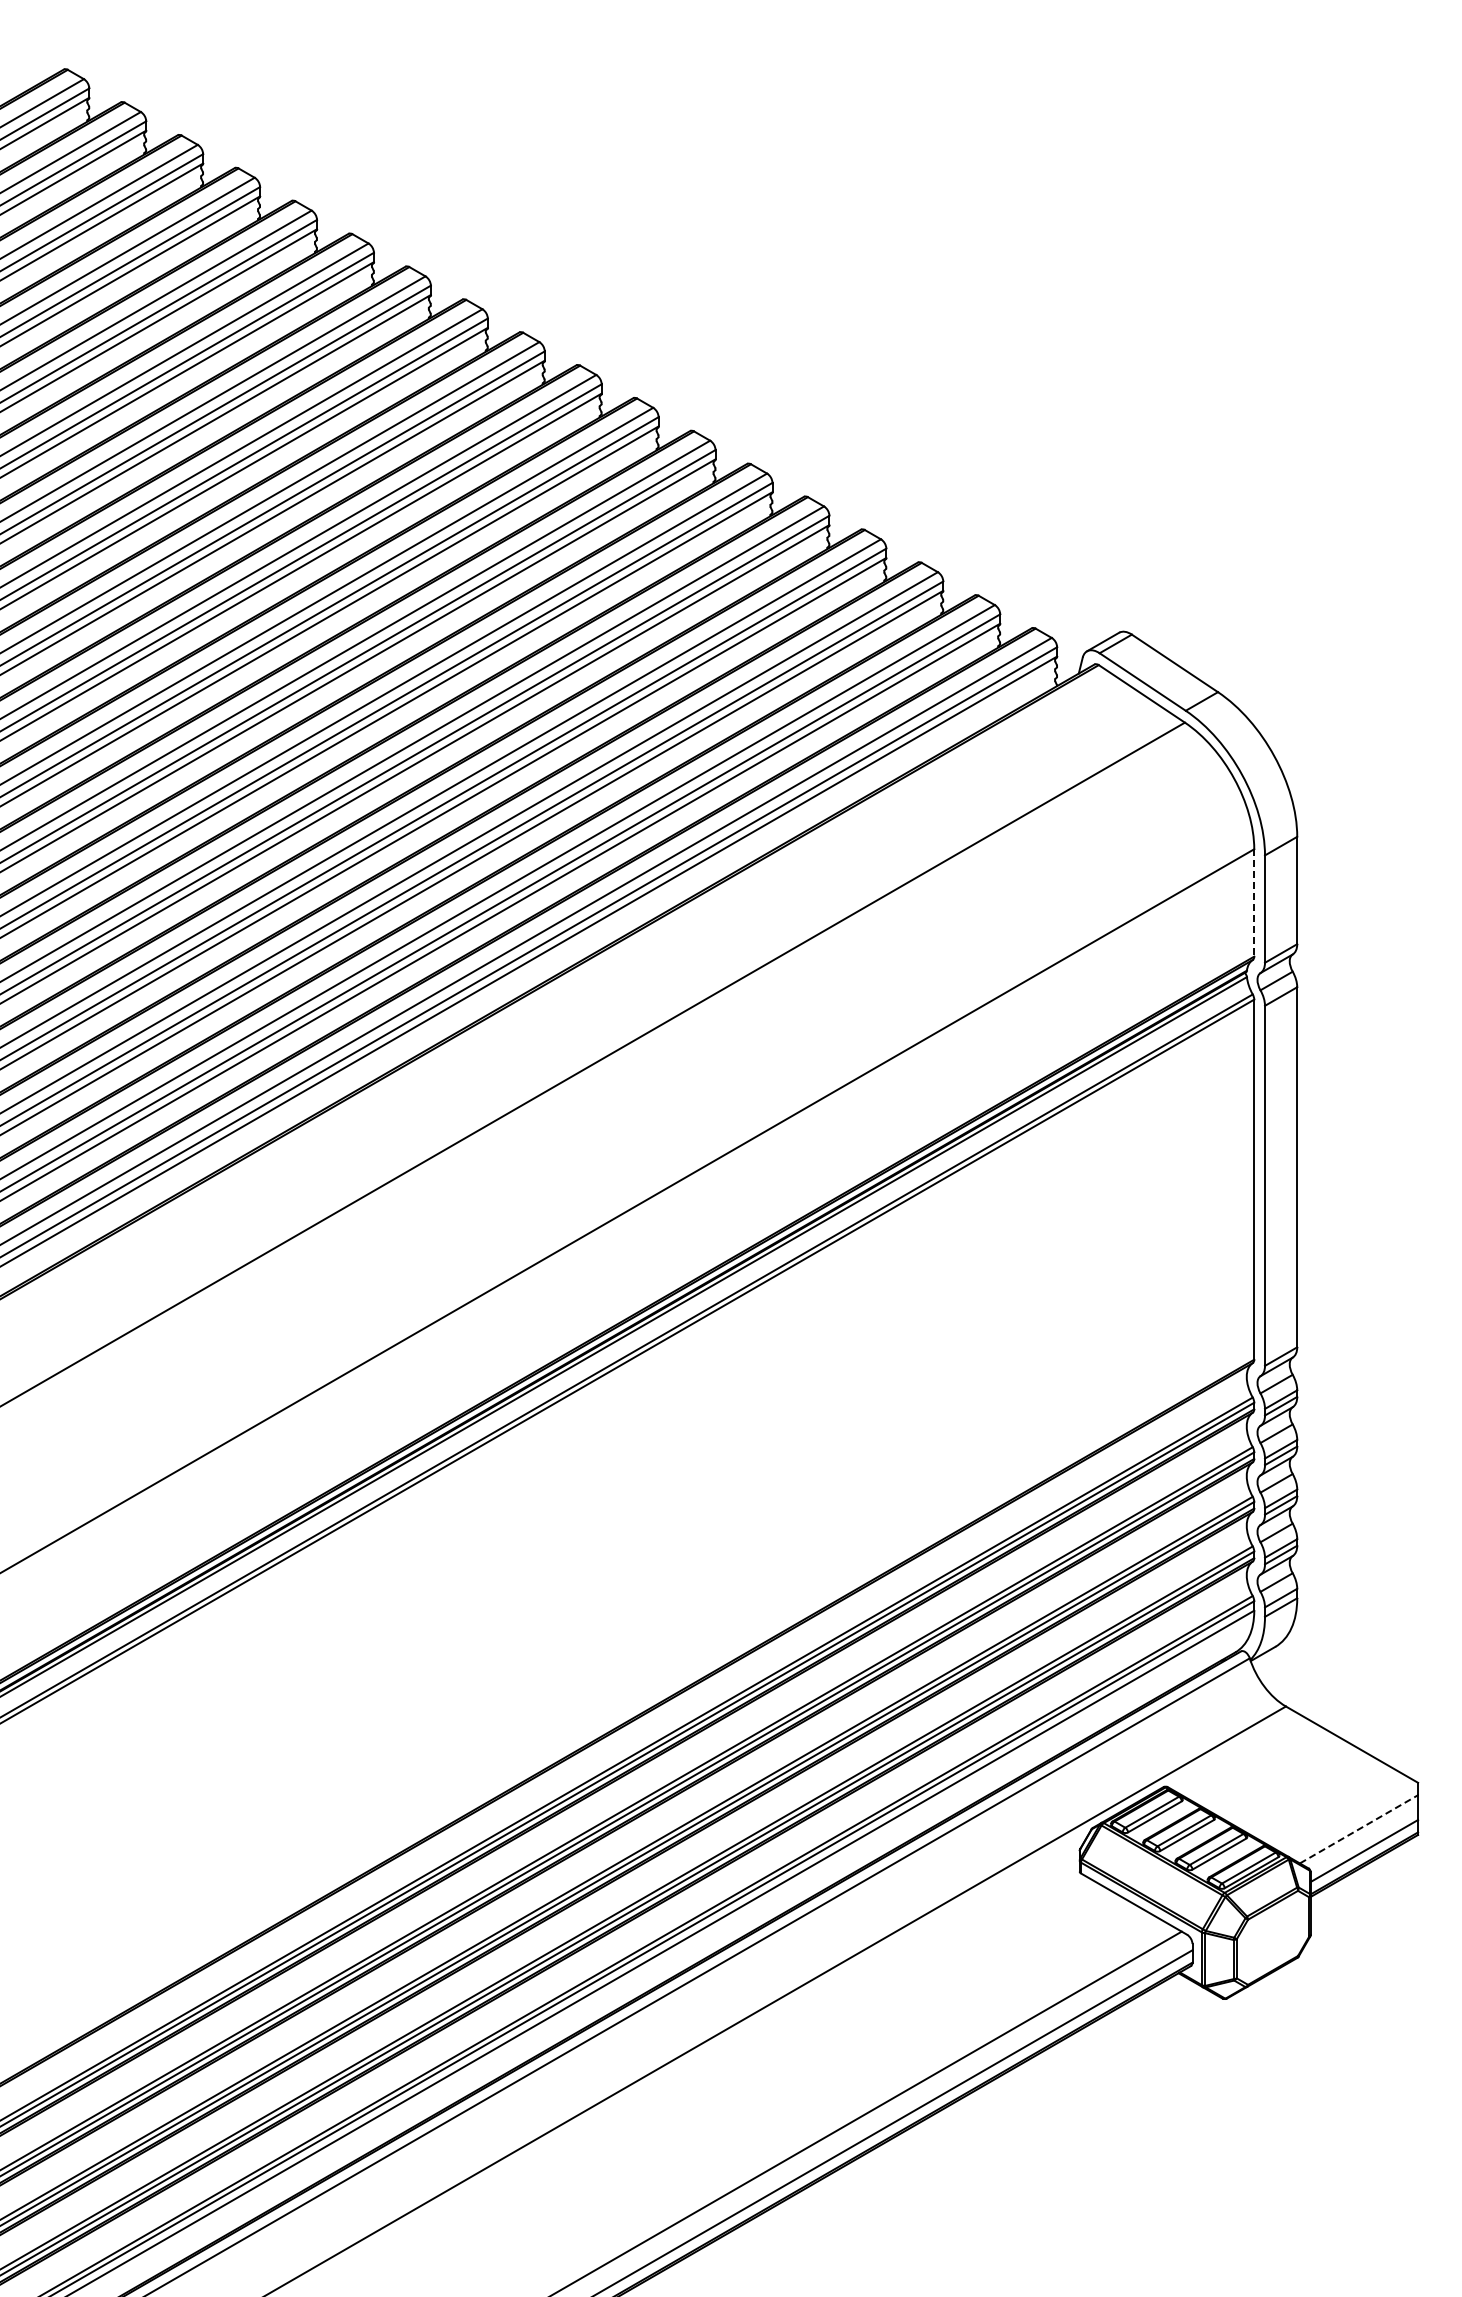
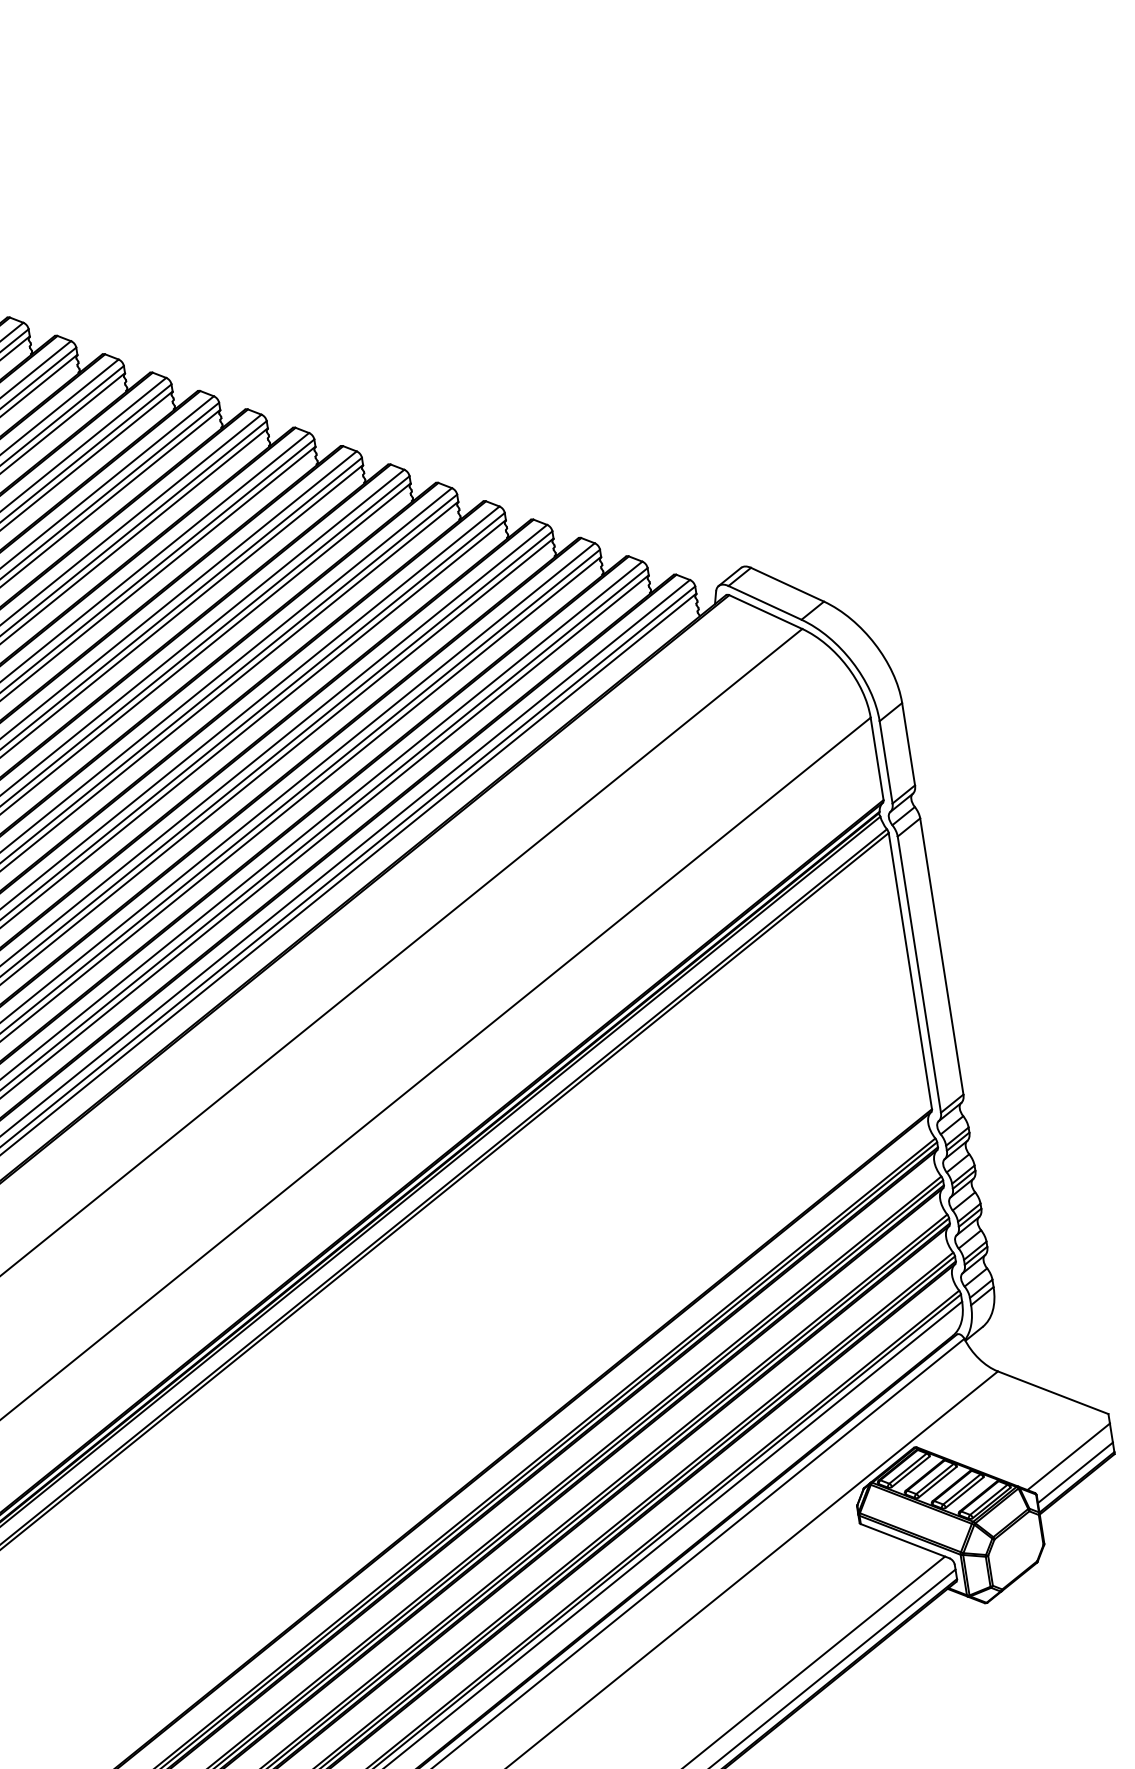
line: (1254, 902) -> (877, 758), dashed -> solid
line: (1359, 1829) -> (1069, 1456), dashed -> solid

